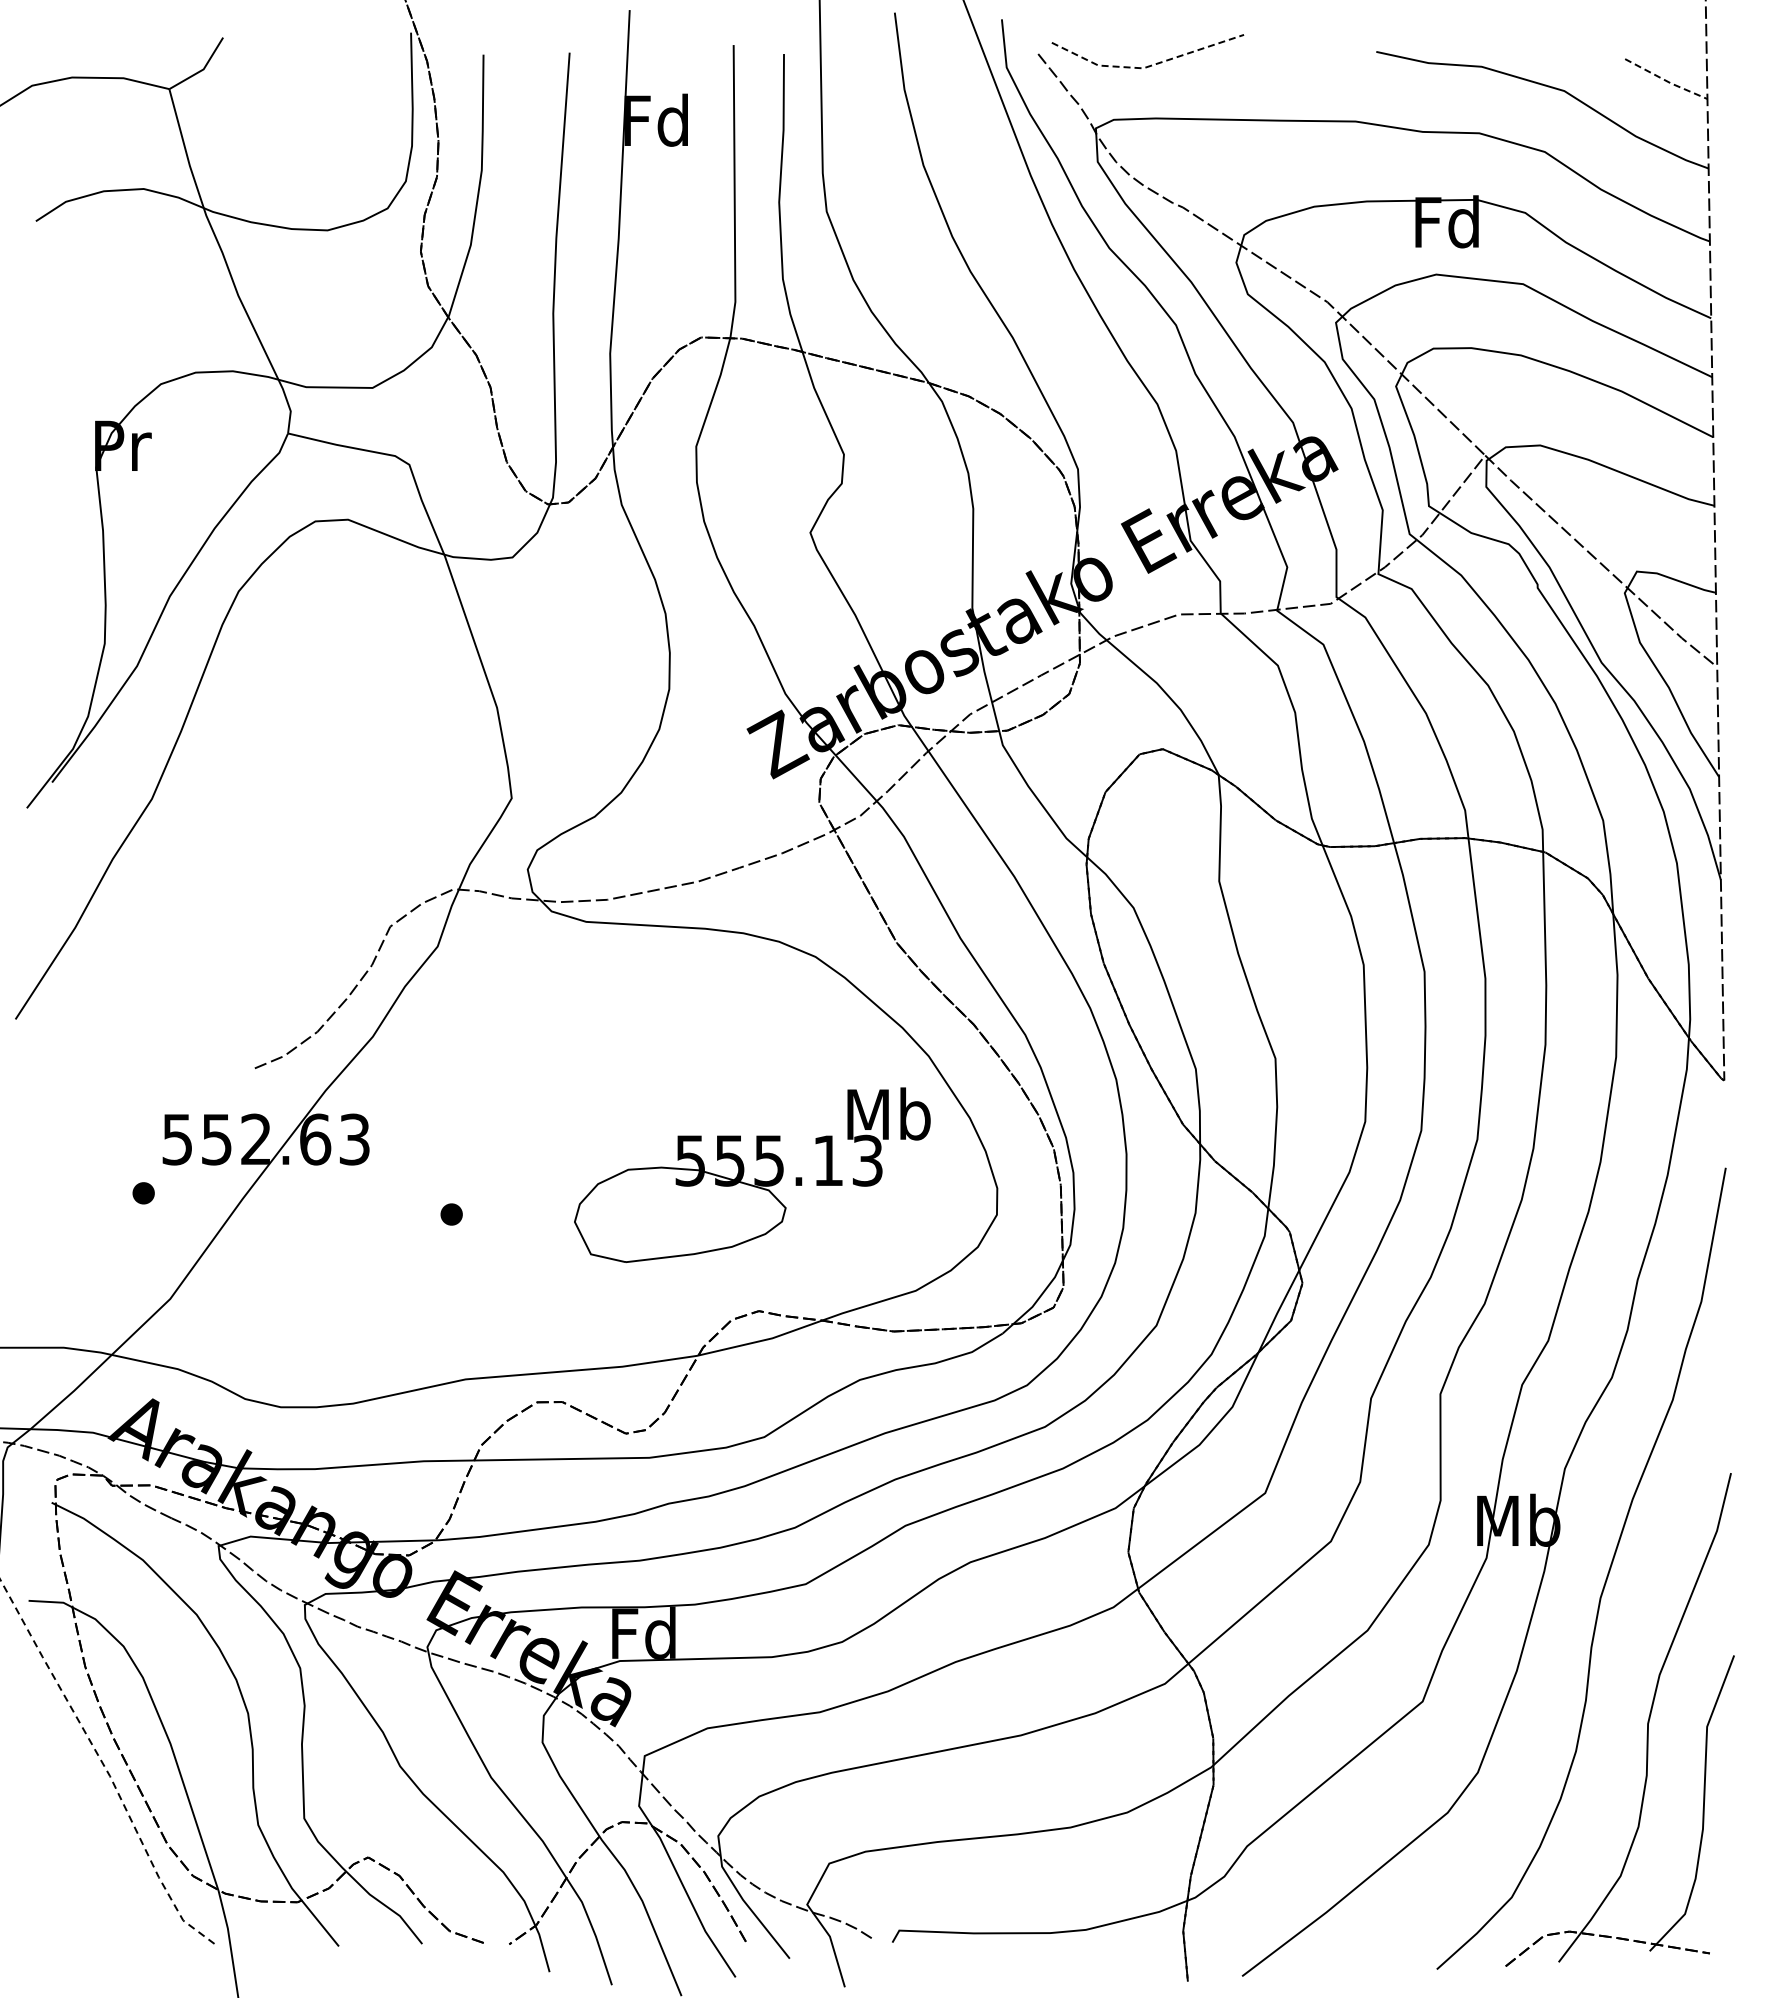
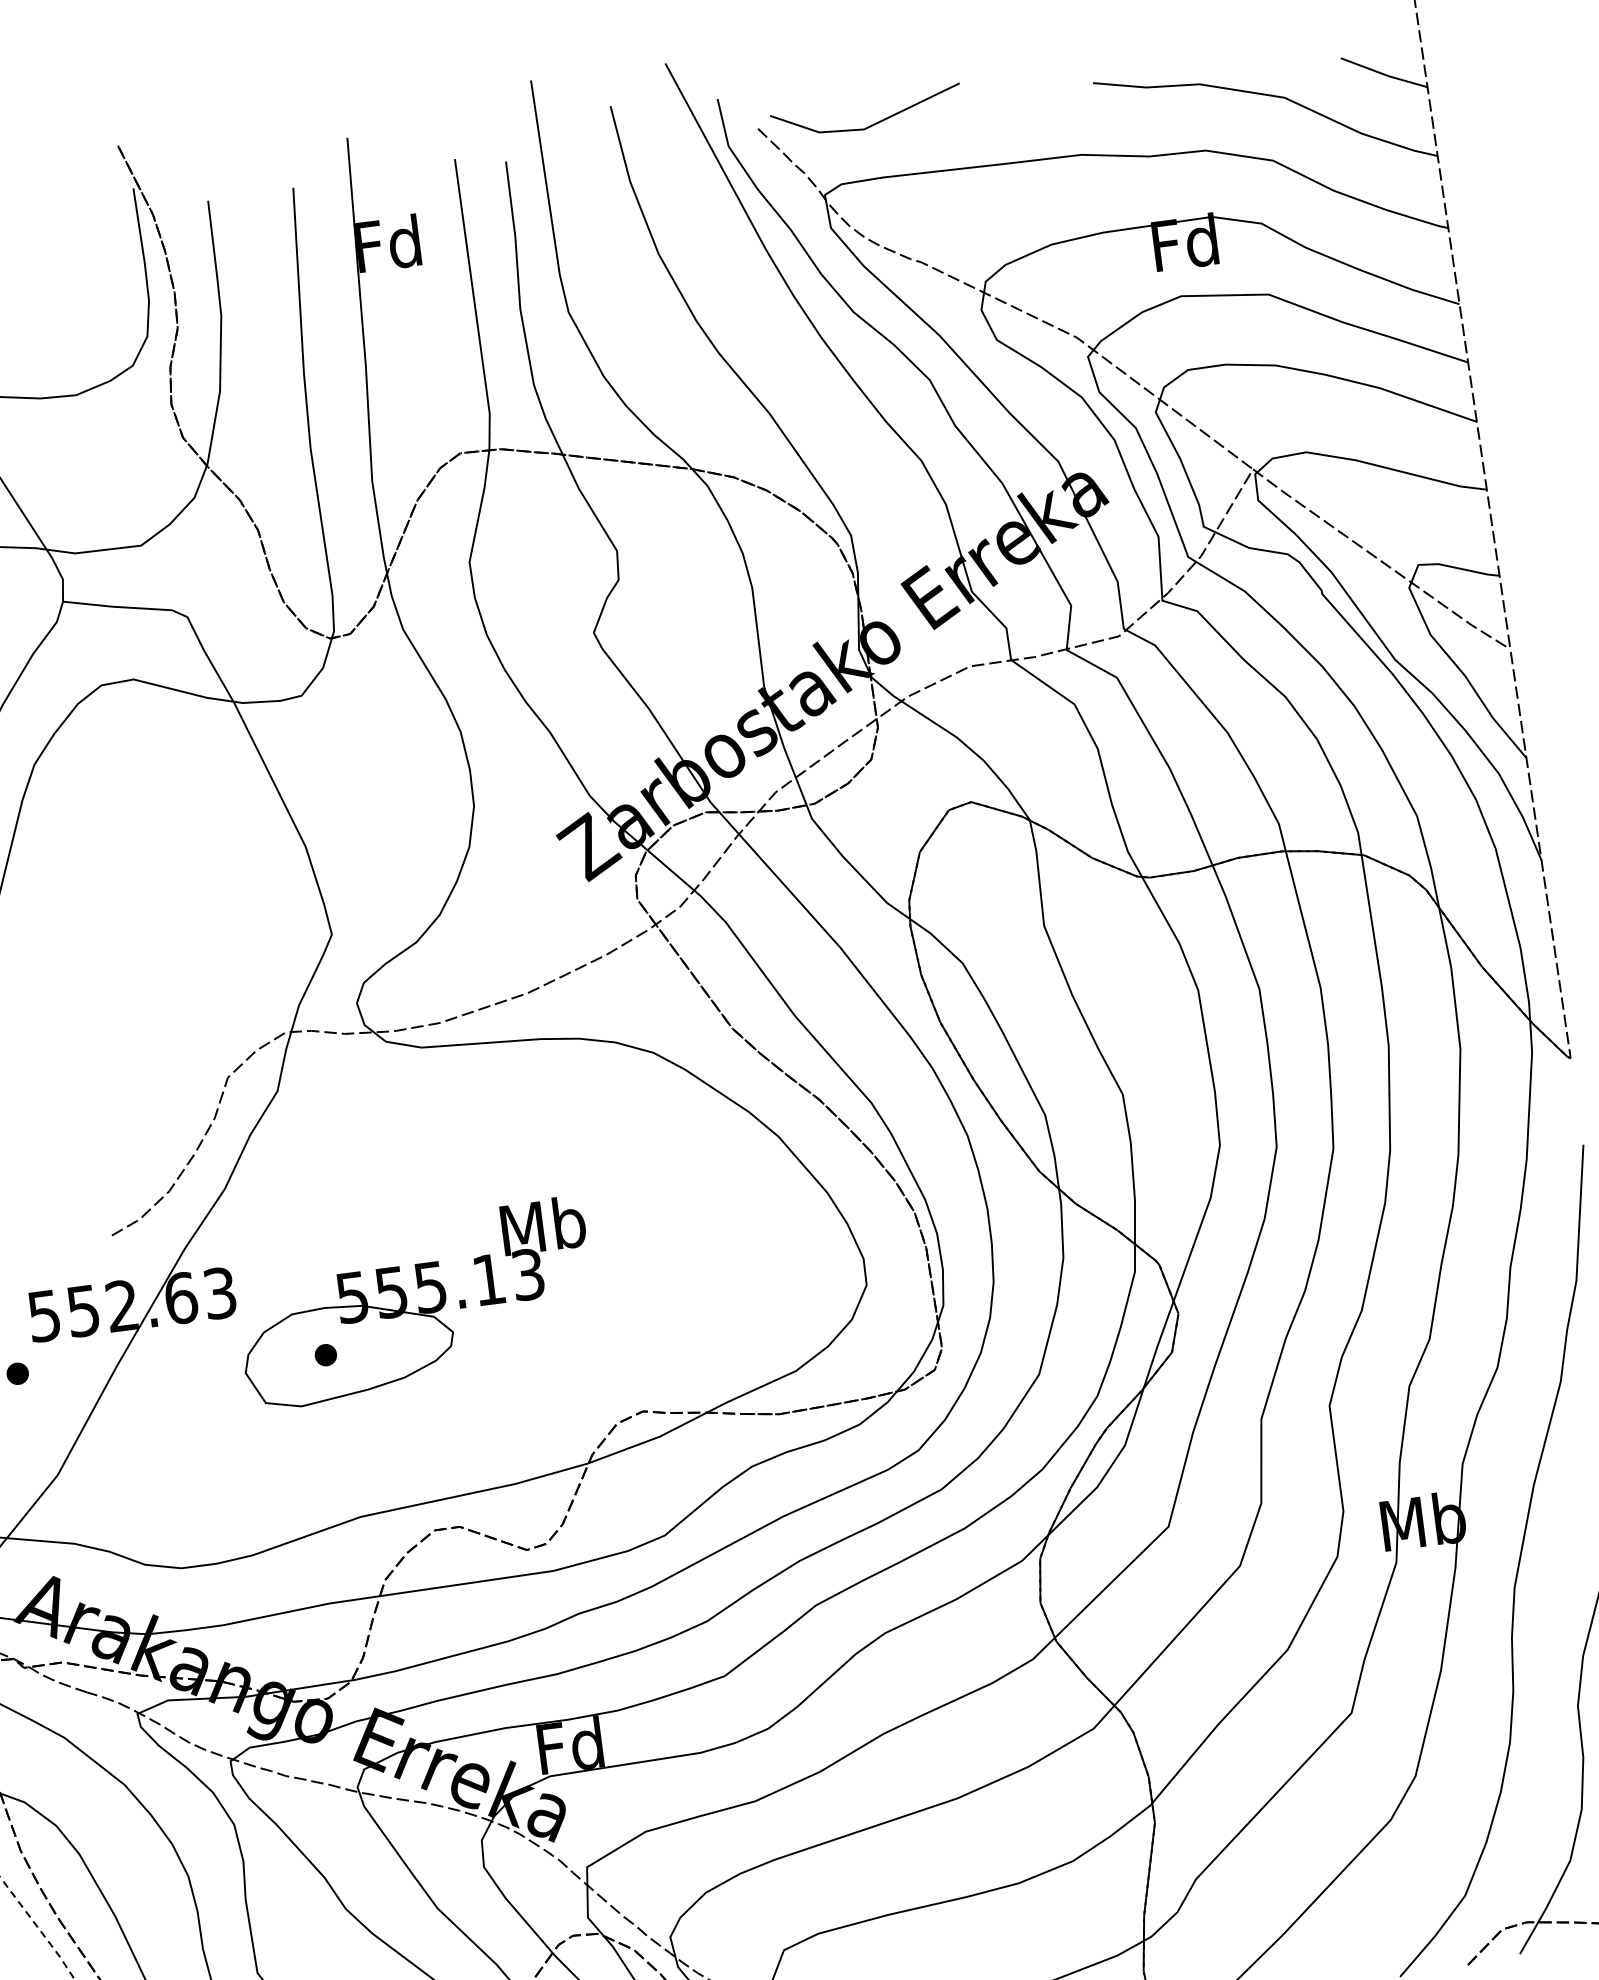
line: (1147, 67) -> (868, 128), dashed -> solid
line: (1666, 81) -> (1384, 75), dashed -> solid
part: (752, 1174) -> (415, 1303), moved

